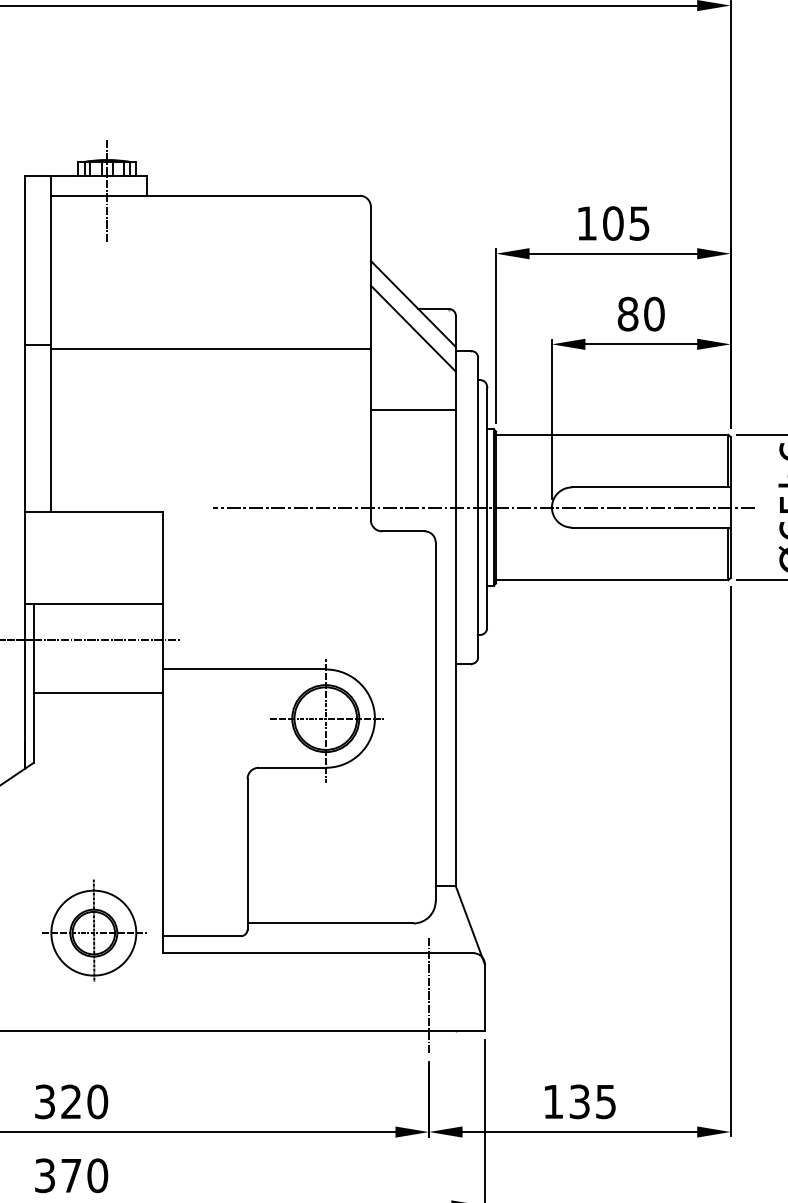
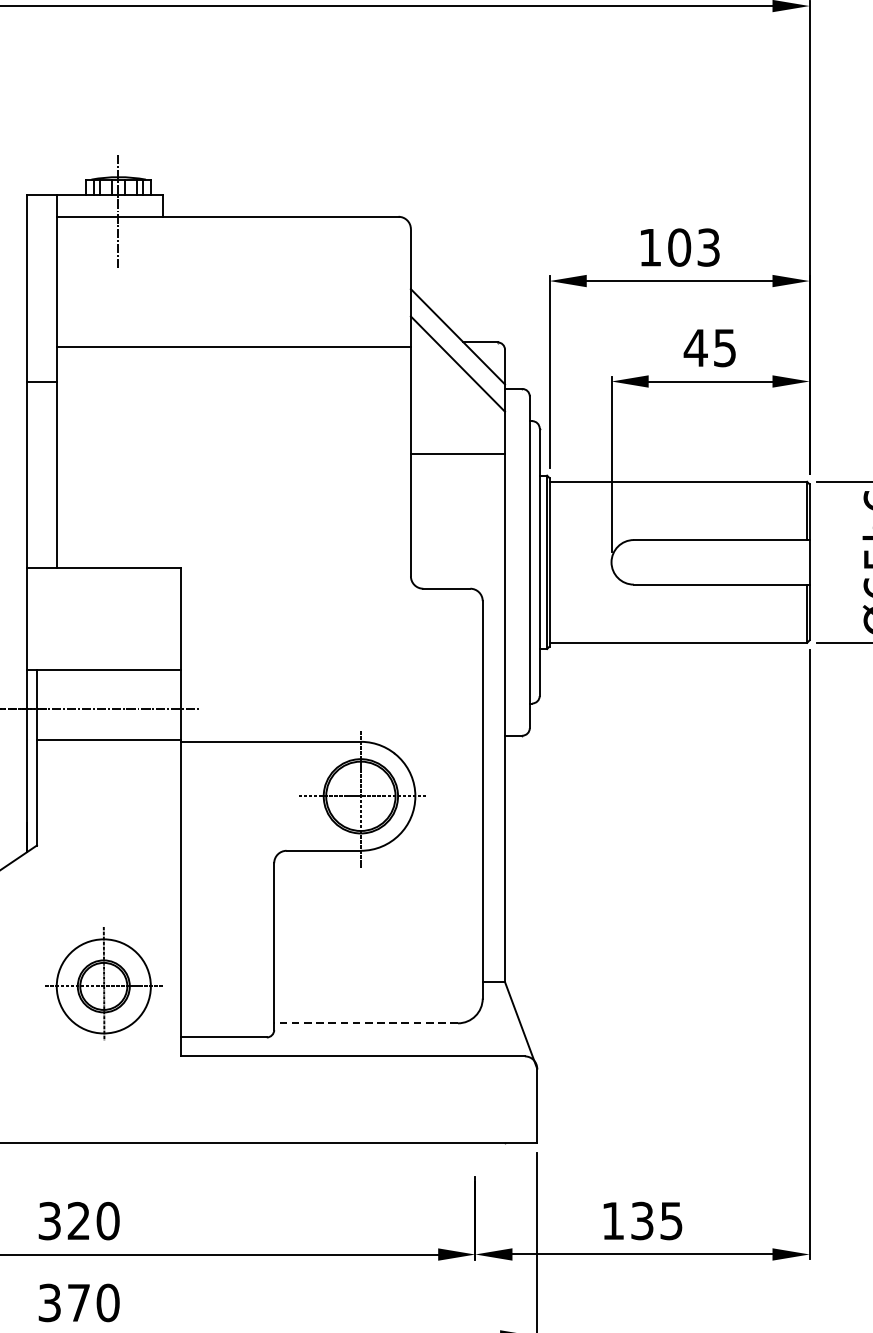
text: (639, 223) -> (708, 247), 105 -> 103
text: (640, 313) -> (709, 347), 80 -> 45
line: (210, 349) -> (233, 347), moved
line: (483, 507) -> (535, 562), removed
line: (98, 692) -> (108, 739), moved
line: (330, 923) -> (366, 1023), solid -> dashed
part: (94, 930) -> (104, 983), moved
line: (429, 995) -> (475, 1103), removed

